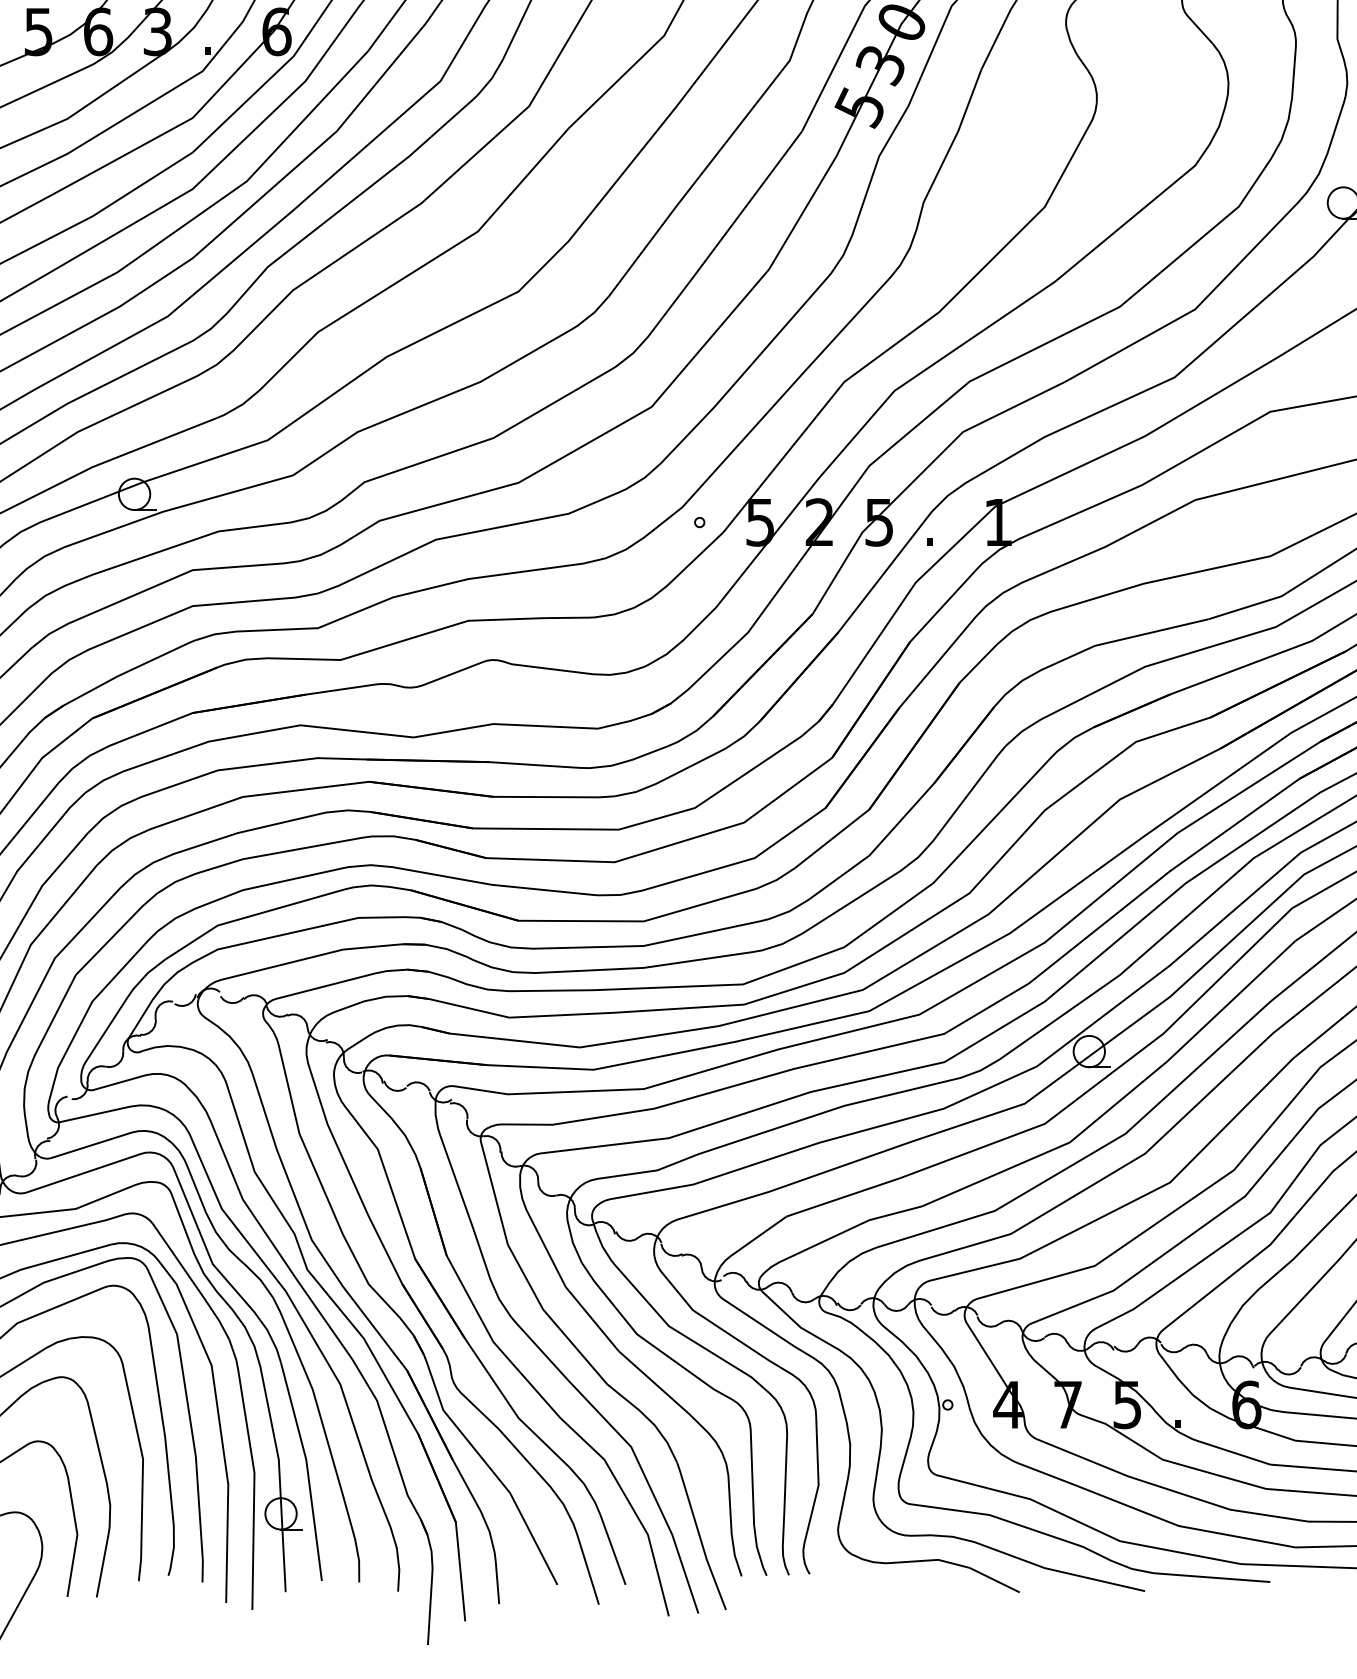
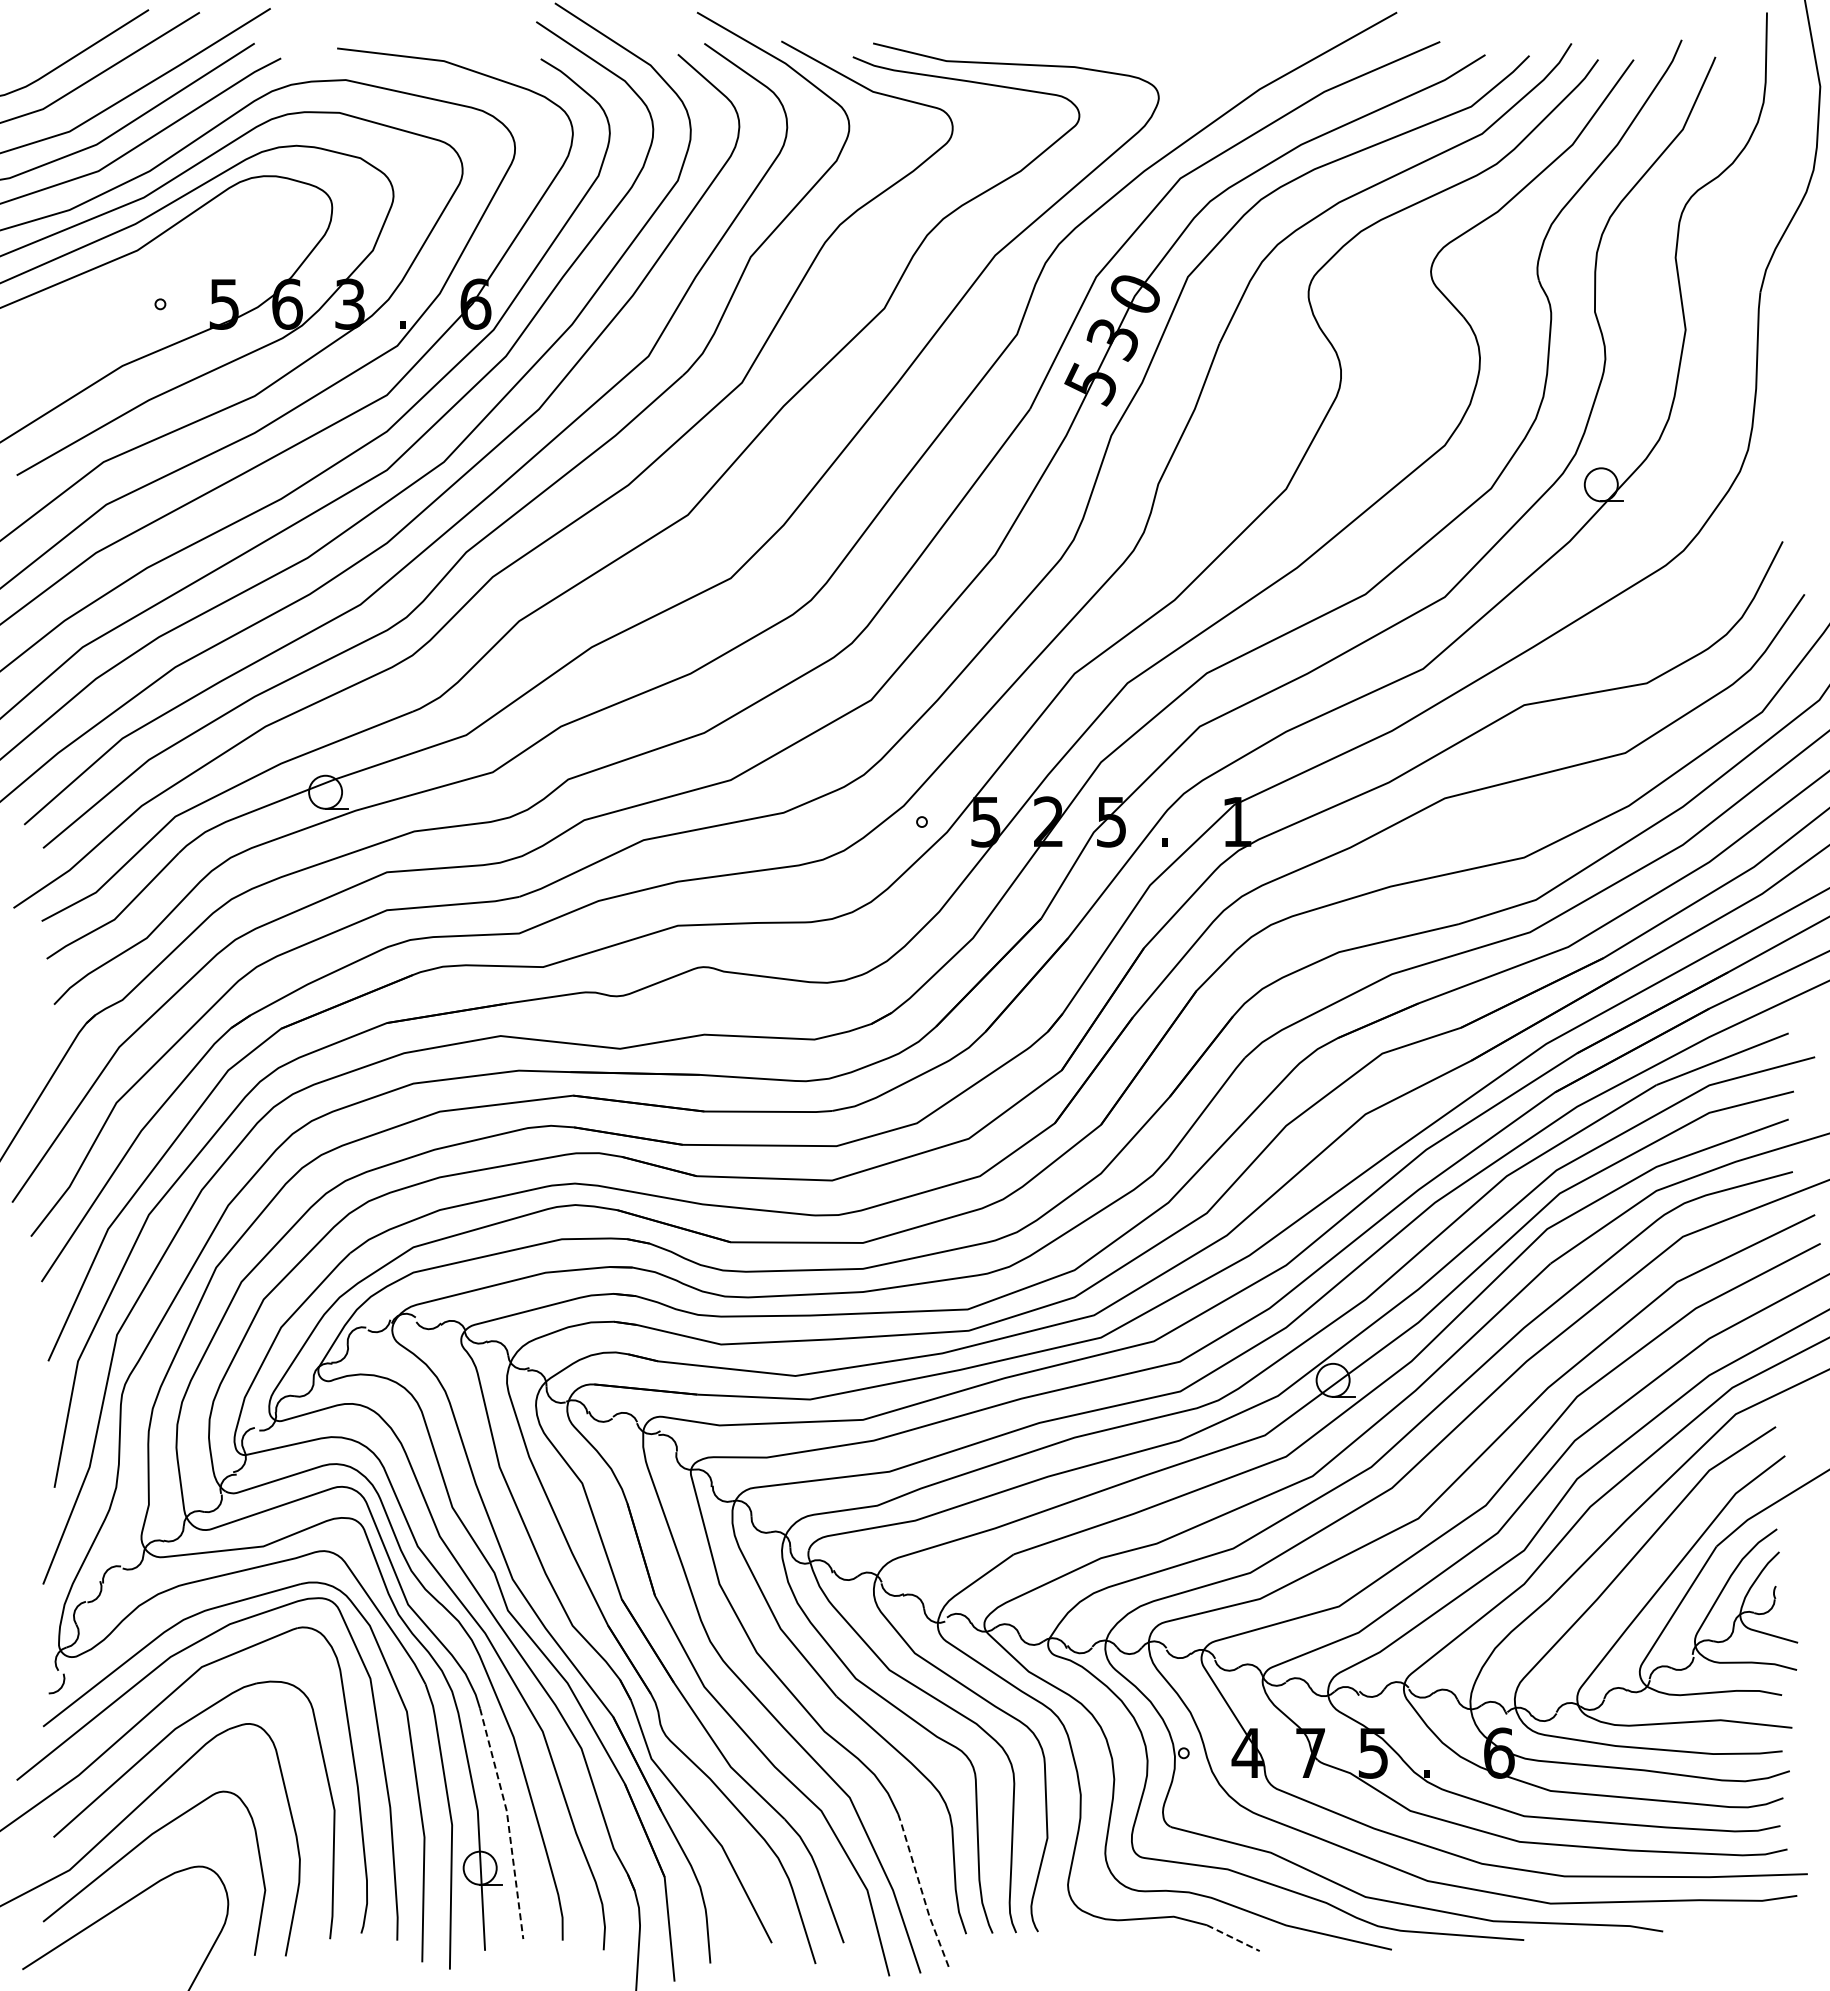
line: (307, 1470) -> (508, 1822), solid -> dashed
line: (700, 1536) -> (922, 1892), solid -> dashed
line: (994, 1580) -> (1233, 1938), solid -> dashed

